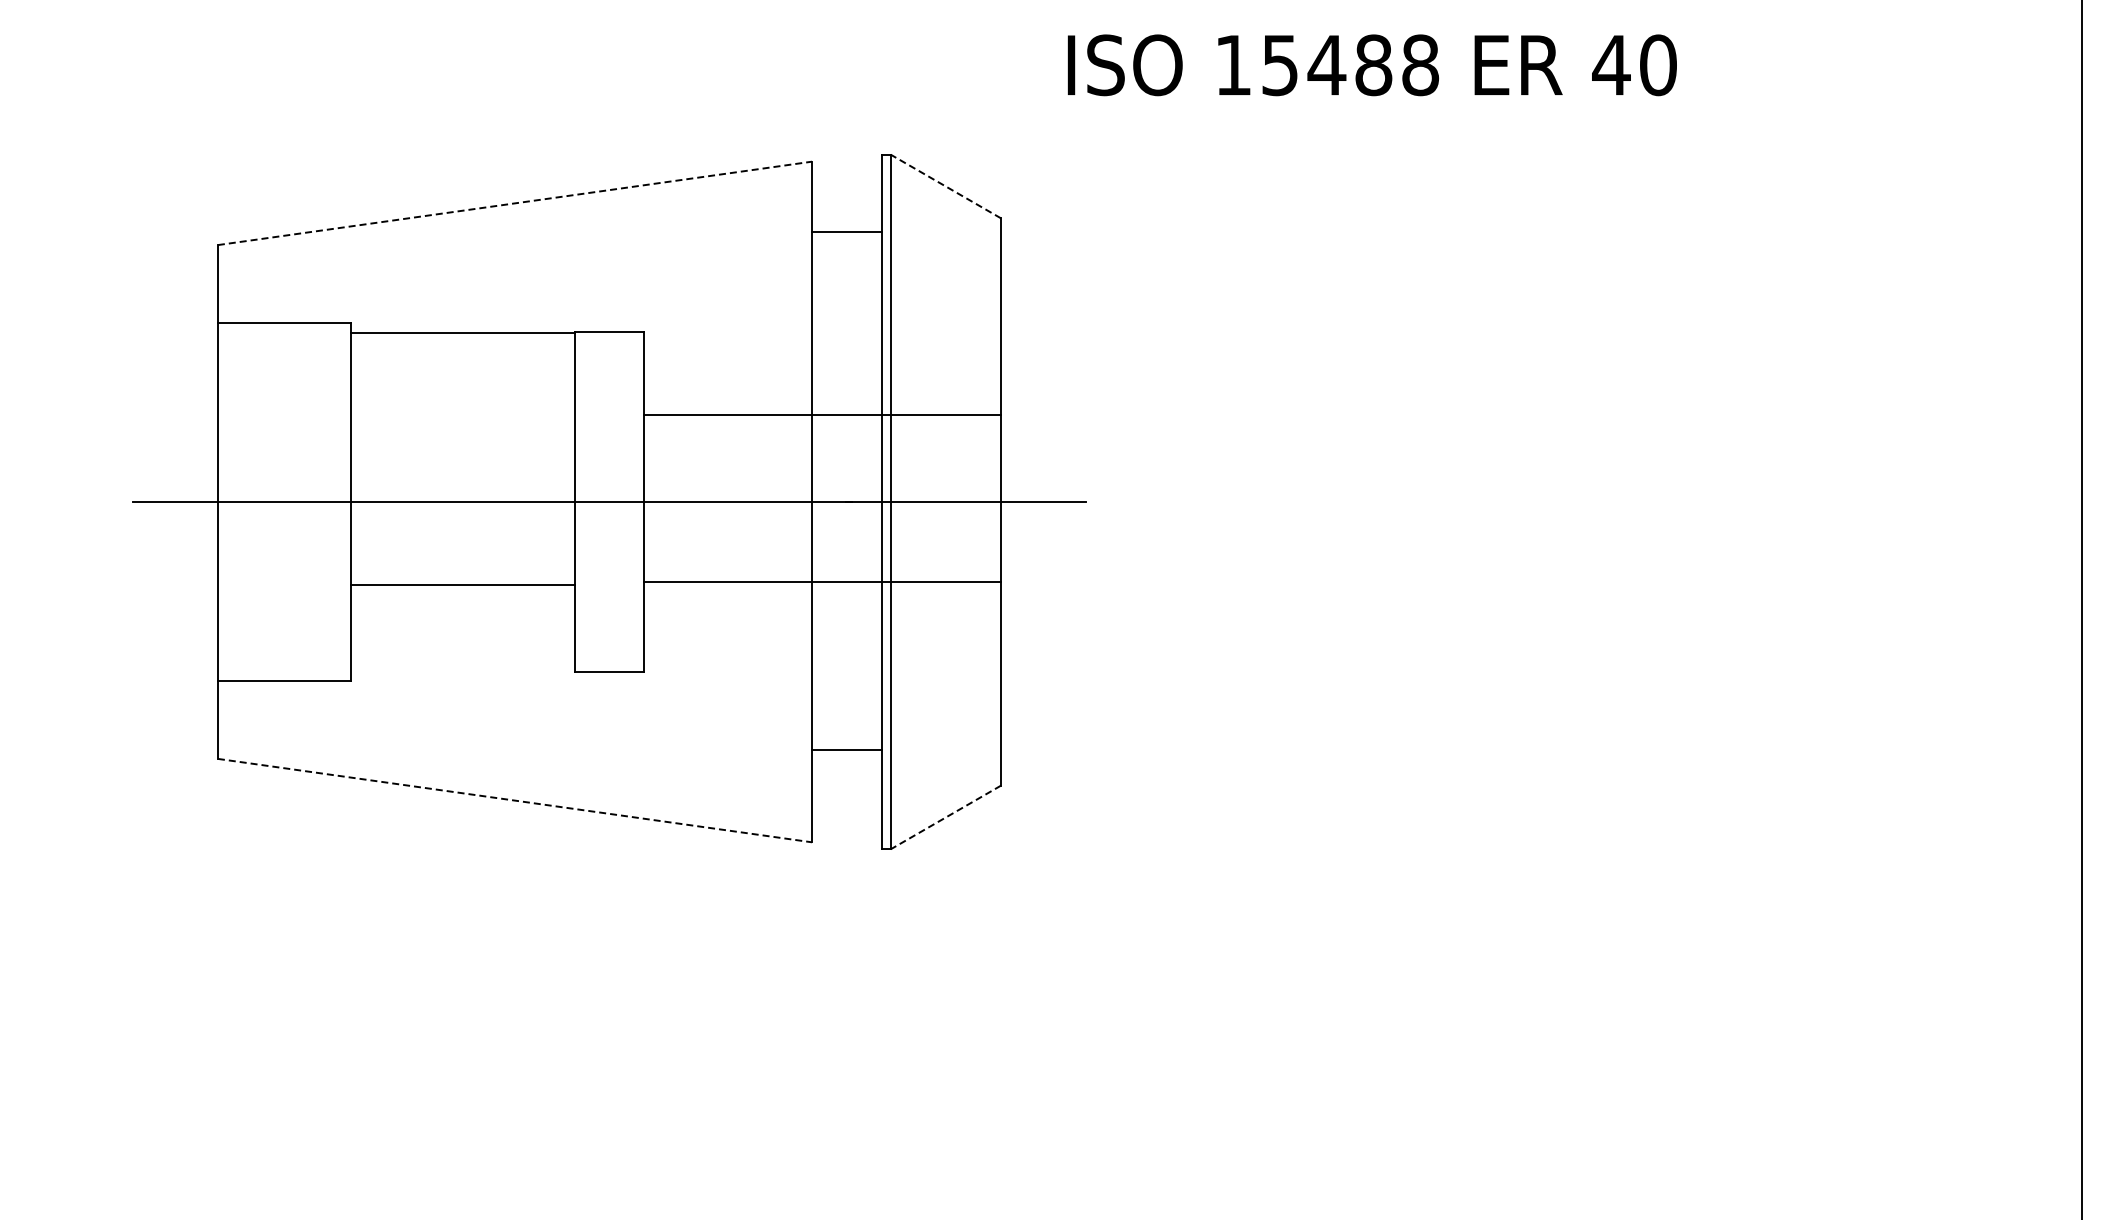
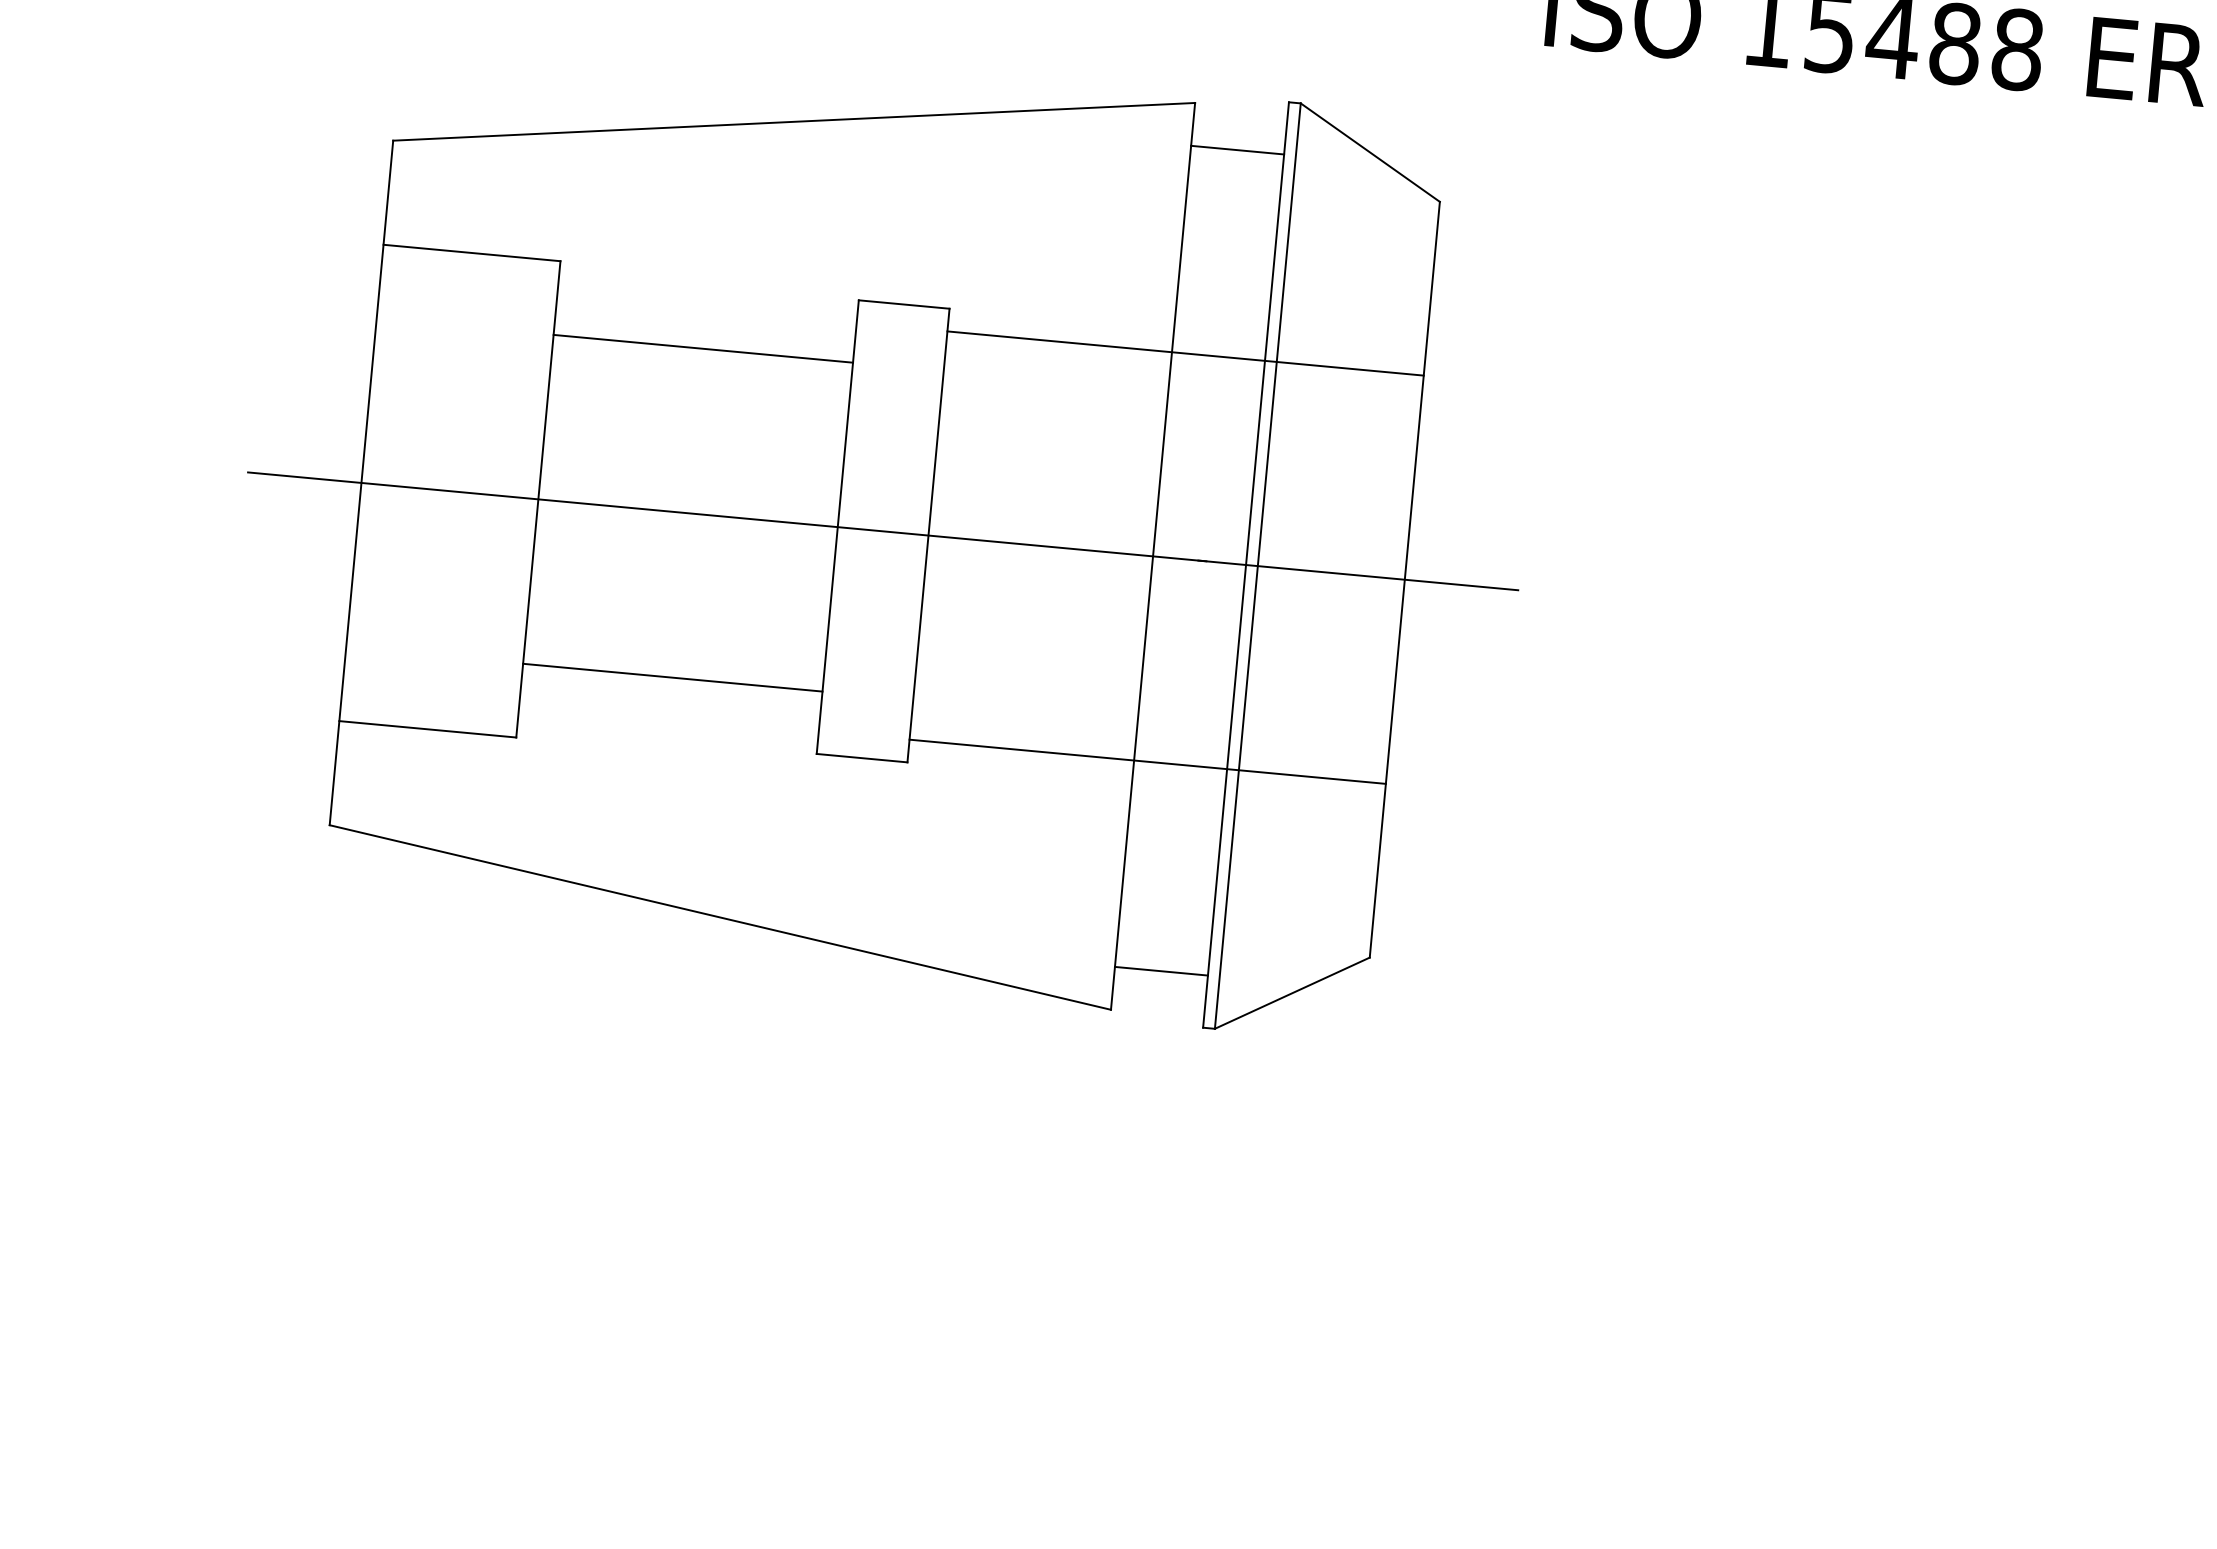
line: (945, 186) -> (1369, 152), dashed -> solid
line: (515, 203) -> (794, 122), dashed -> solid
line: (846, 231) -> (1237, 149), moved
line: (462, 332) -> (702, 348), moved
line: (822, 414) -> (1185, 353), moved
line: (822, 582) -> (1147, 762), moved
line: (462, 585) -> (672, 677), moved
line: (846, 750) -> (1160, 971), moved
line: (515, 800) -> (721, 917), dashed -> solid
line: (945, 817) -> (1291, 993), dashed -> solid

